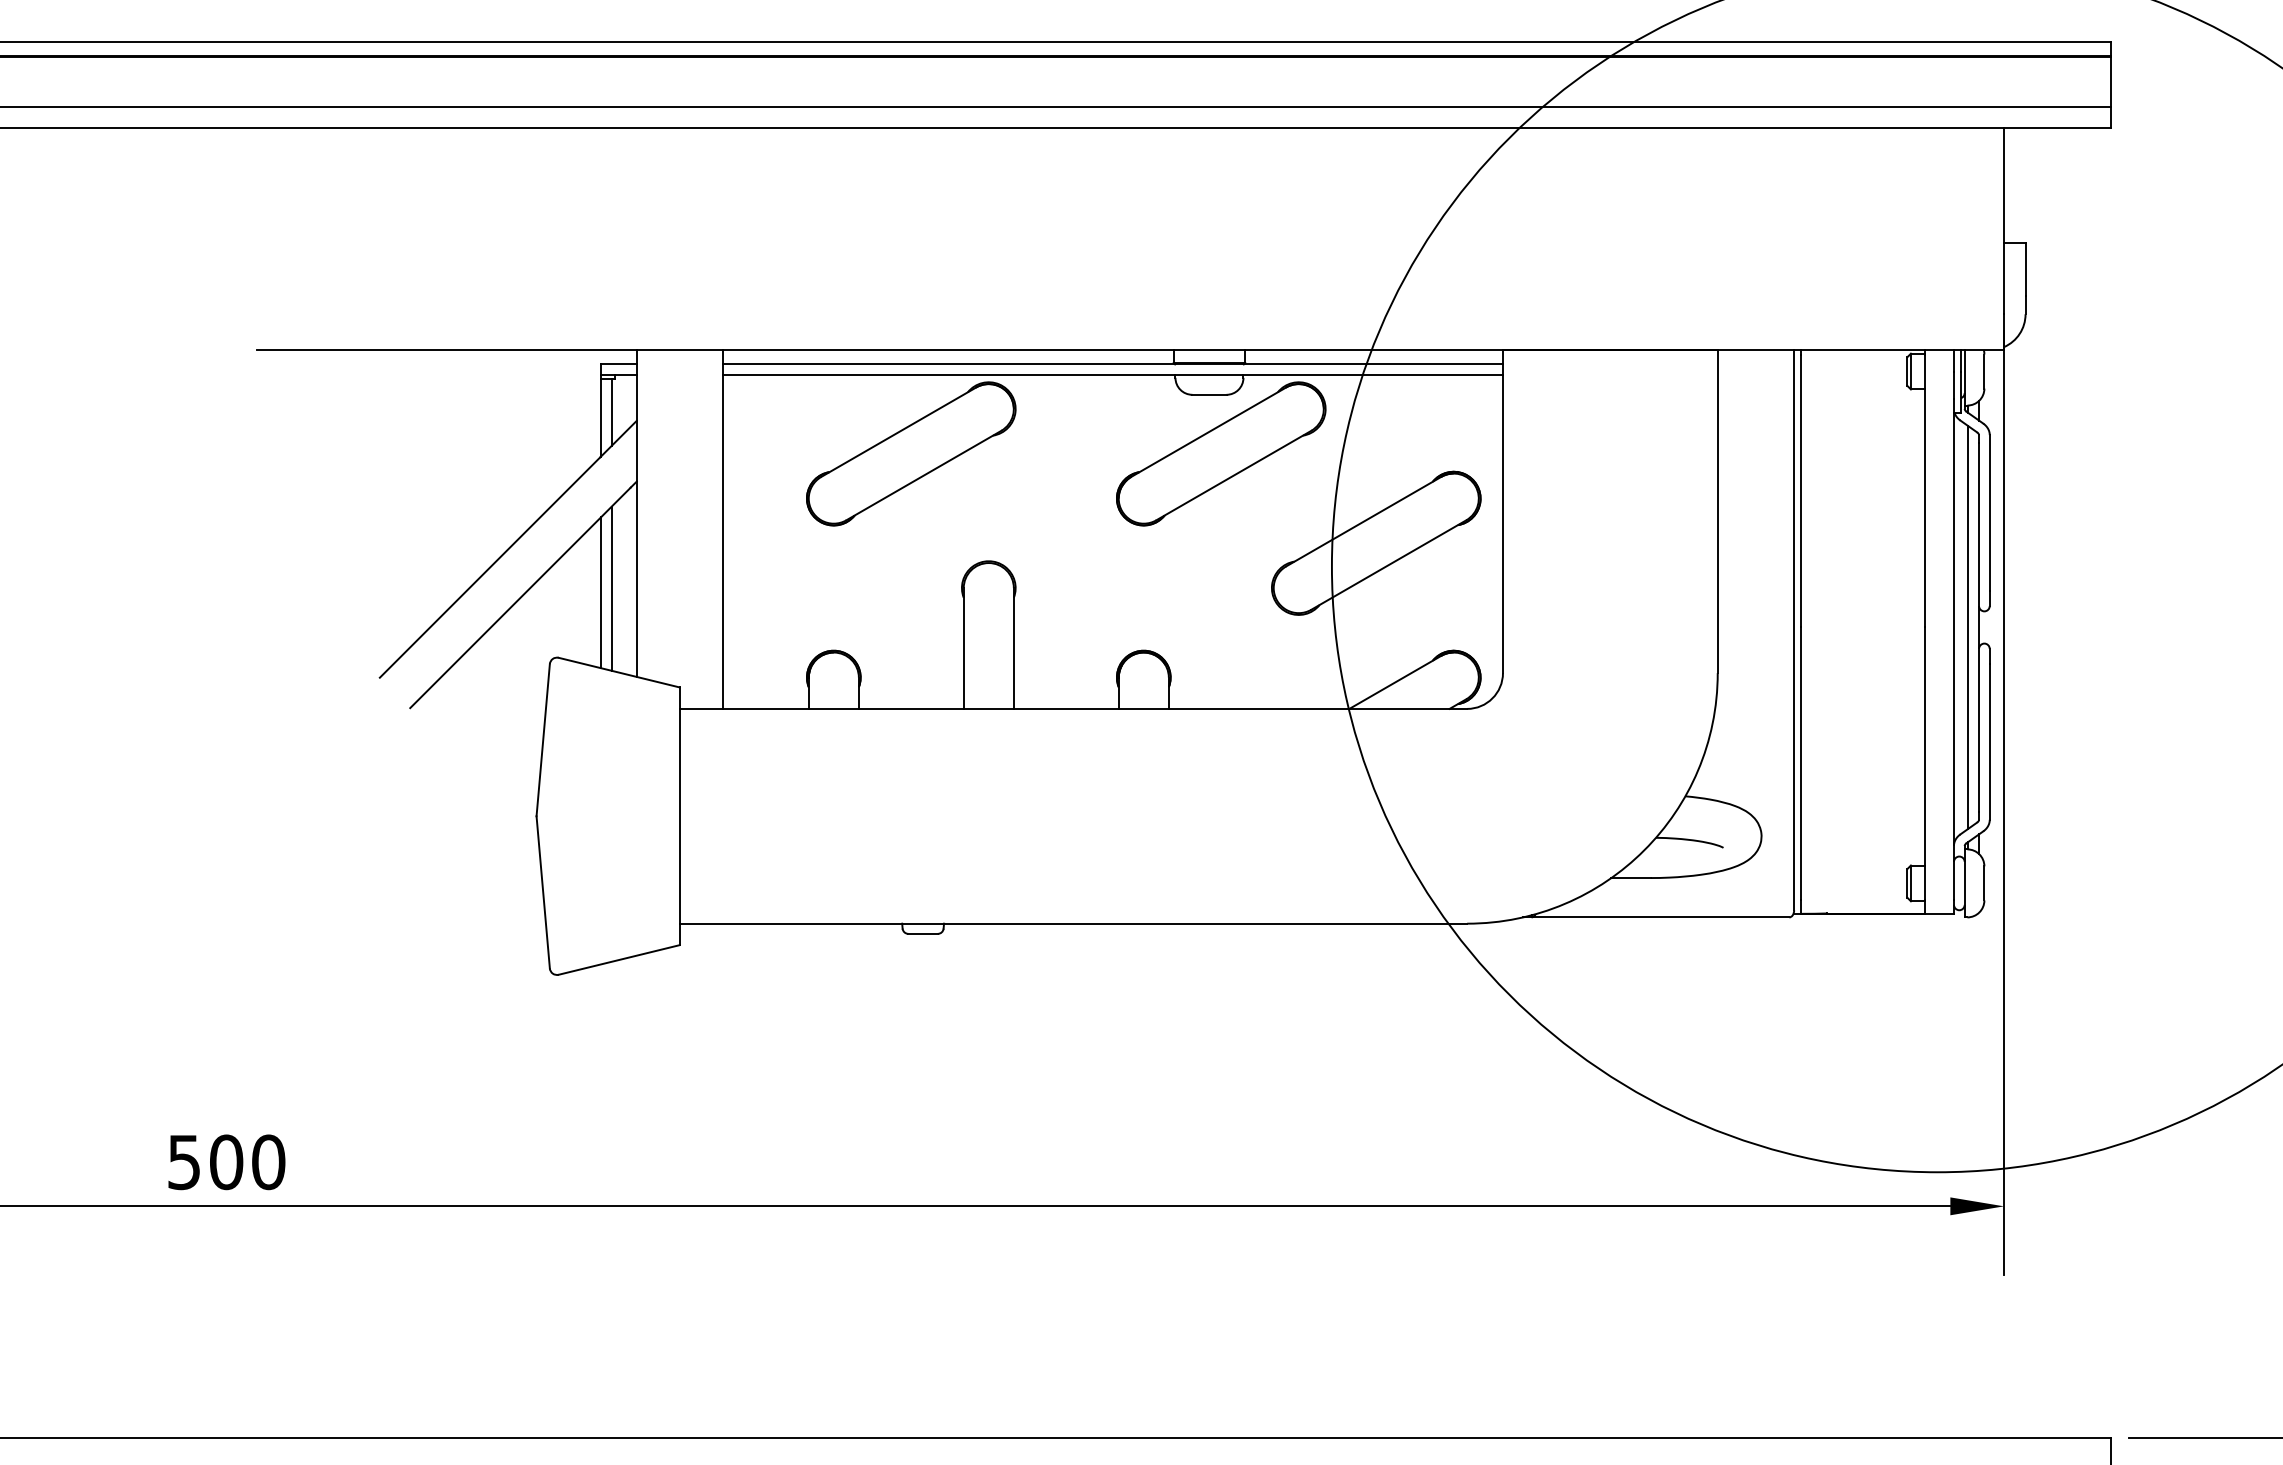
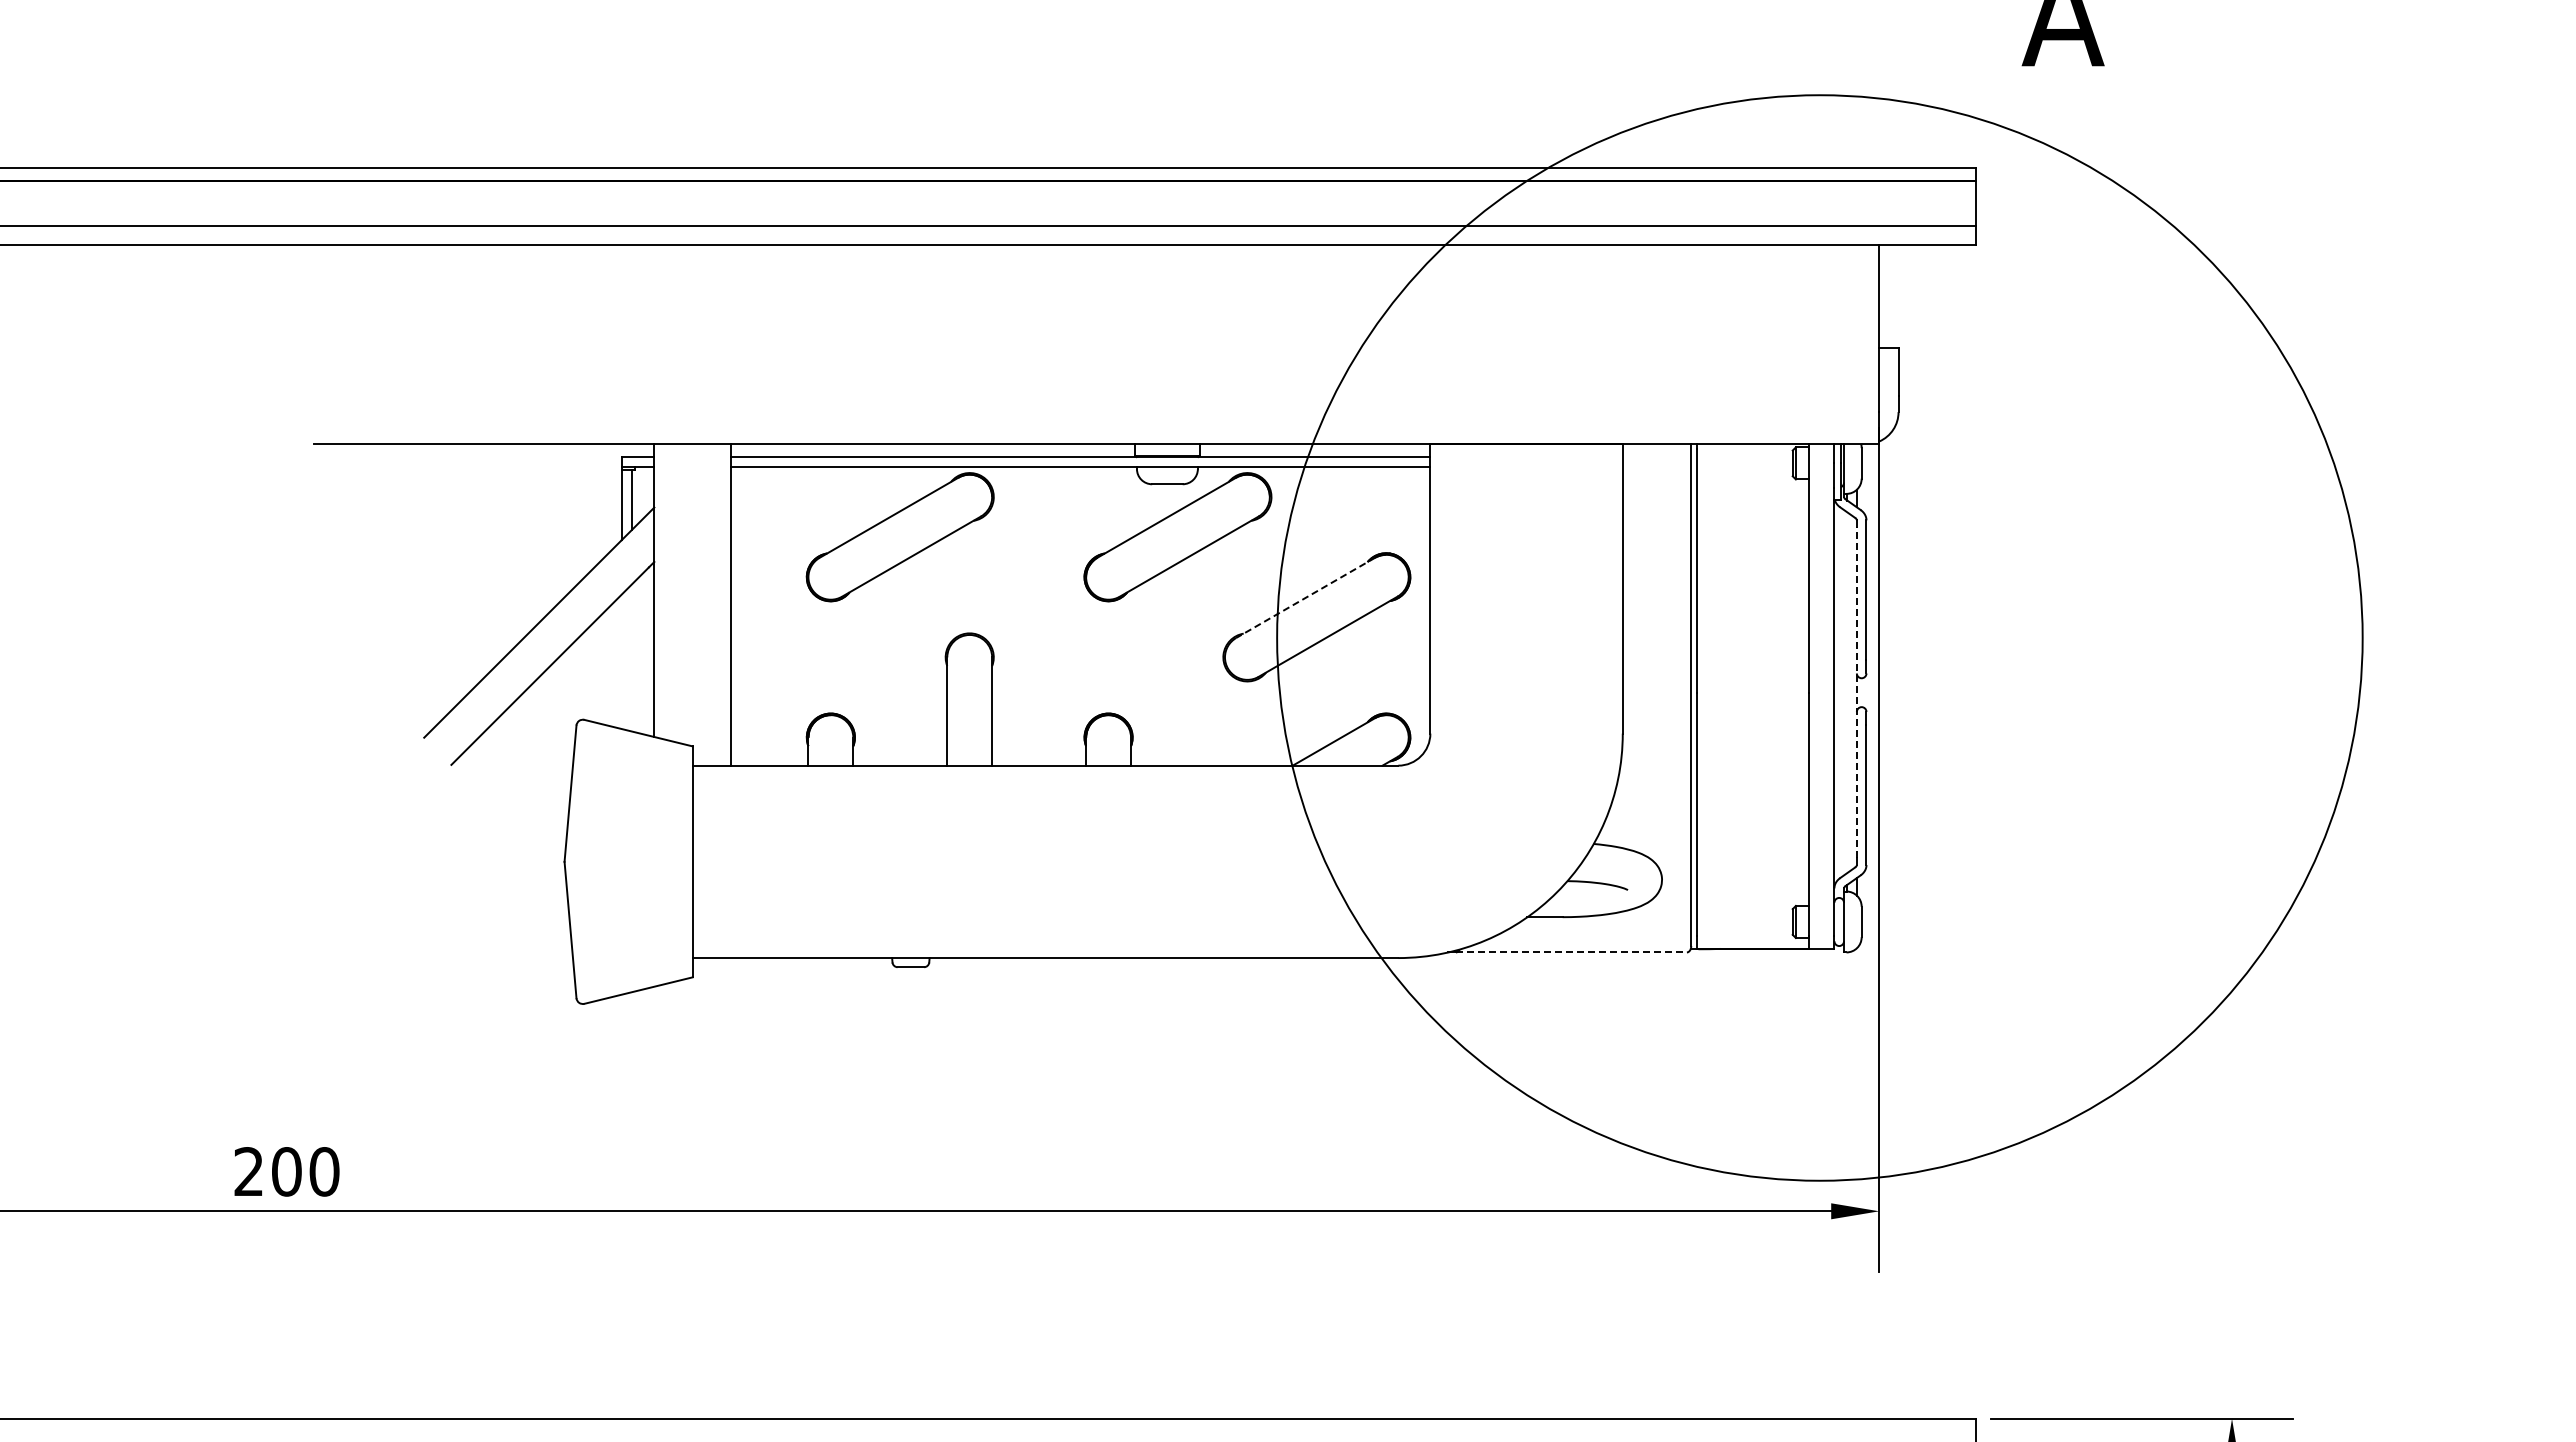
line: (1363, 522) -> (1305, 598), solid -> dashed
line: (611, 588) -> (631, 657), removed
line: (601, 592) -> (622, 661), removed
line: (1968, 627) -> (1847, 692), removed
line: (1978, 627) -> (1856, 692), solid -> dashed
line: (1660, 917) -> (1571, 952), solid -> dashed
text: (183, 1161) -> (248, 1171), 500 -> 200

